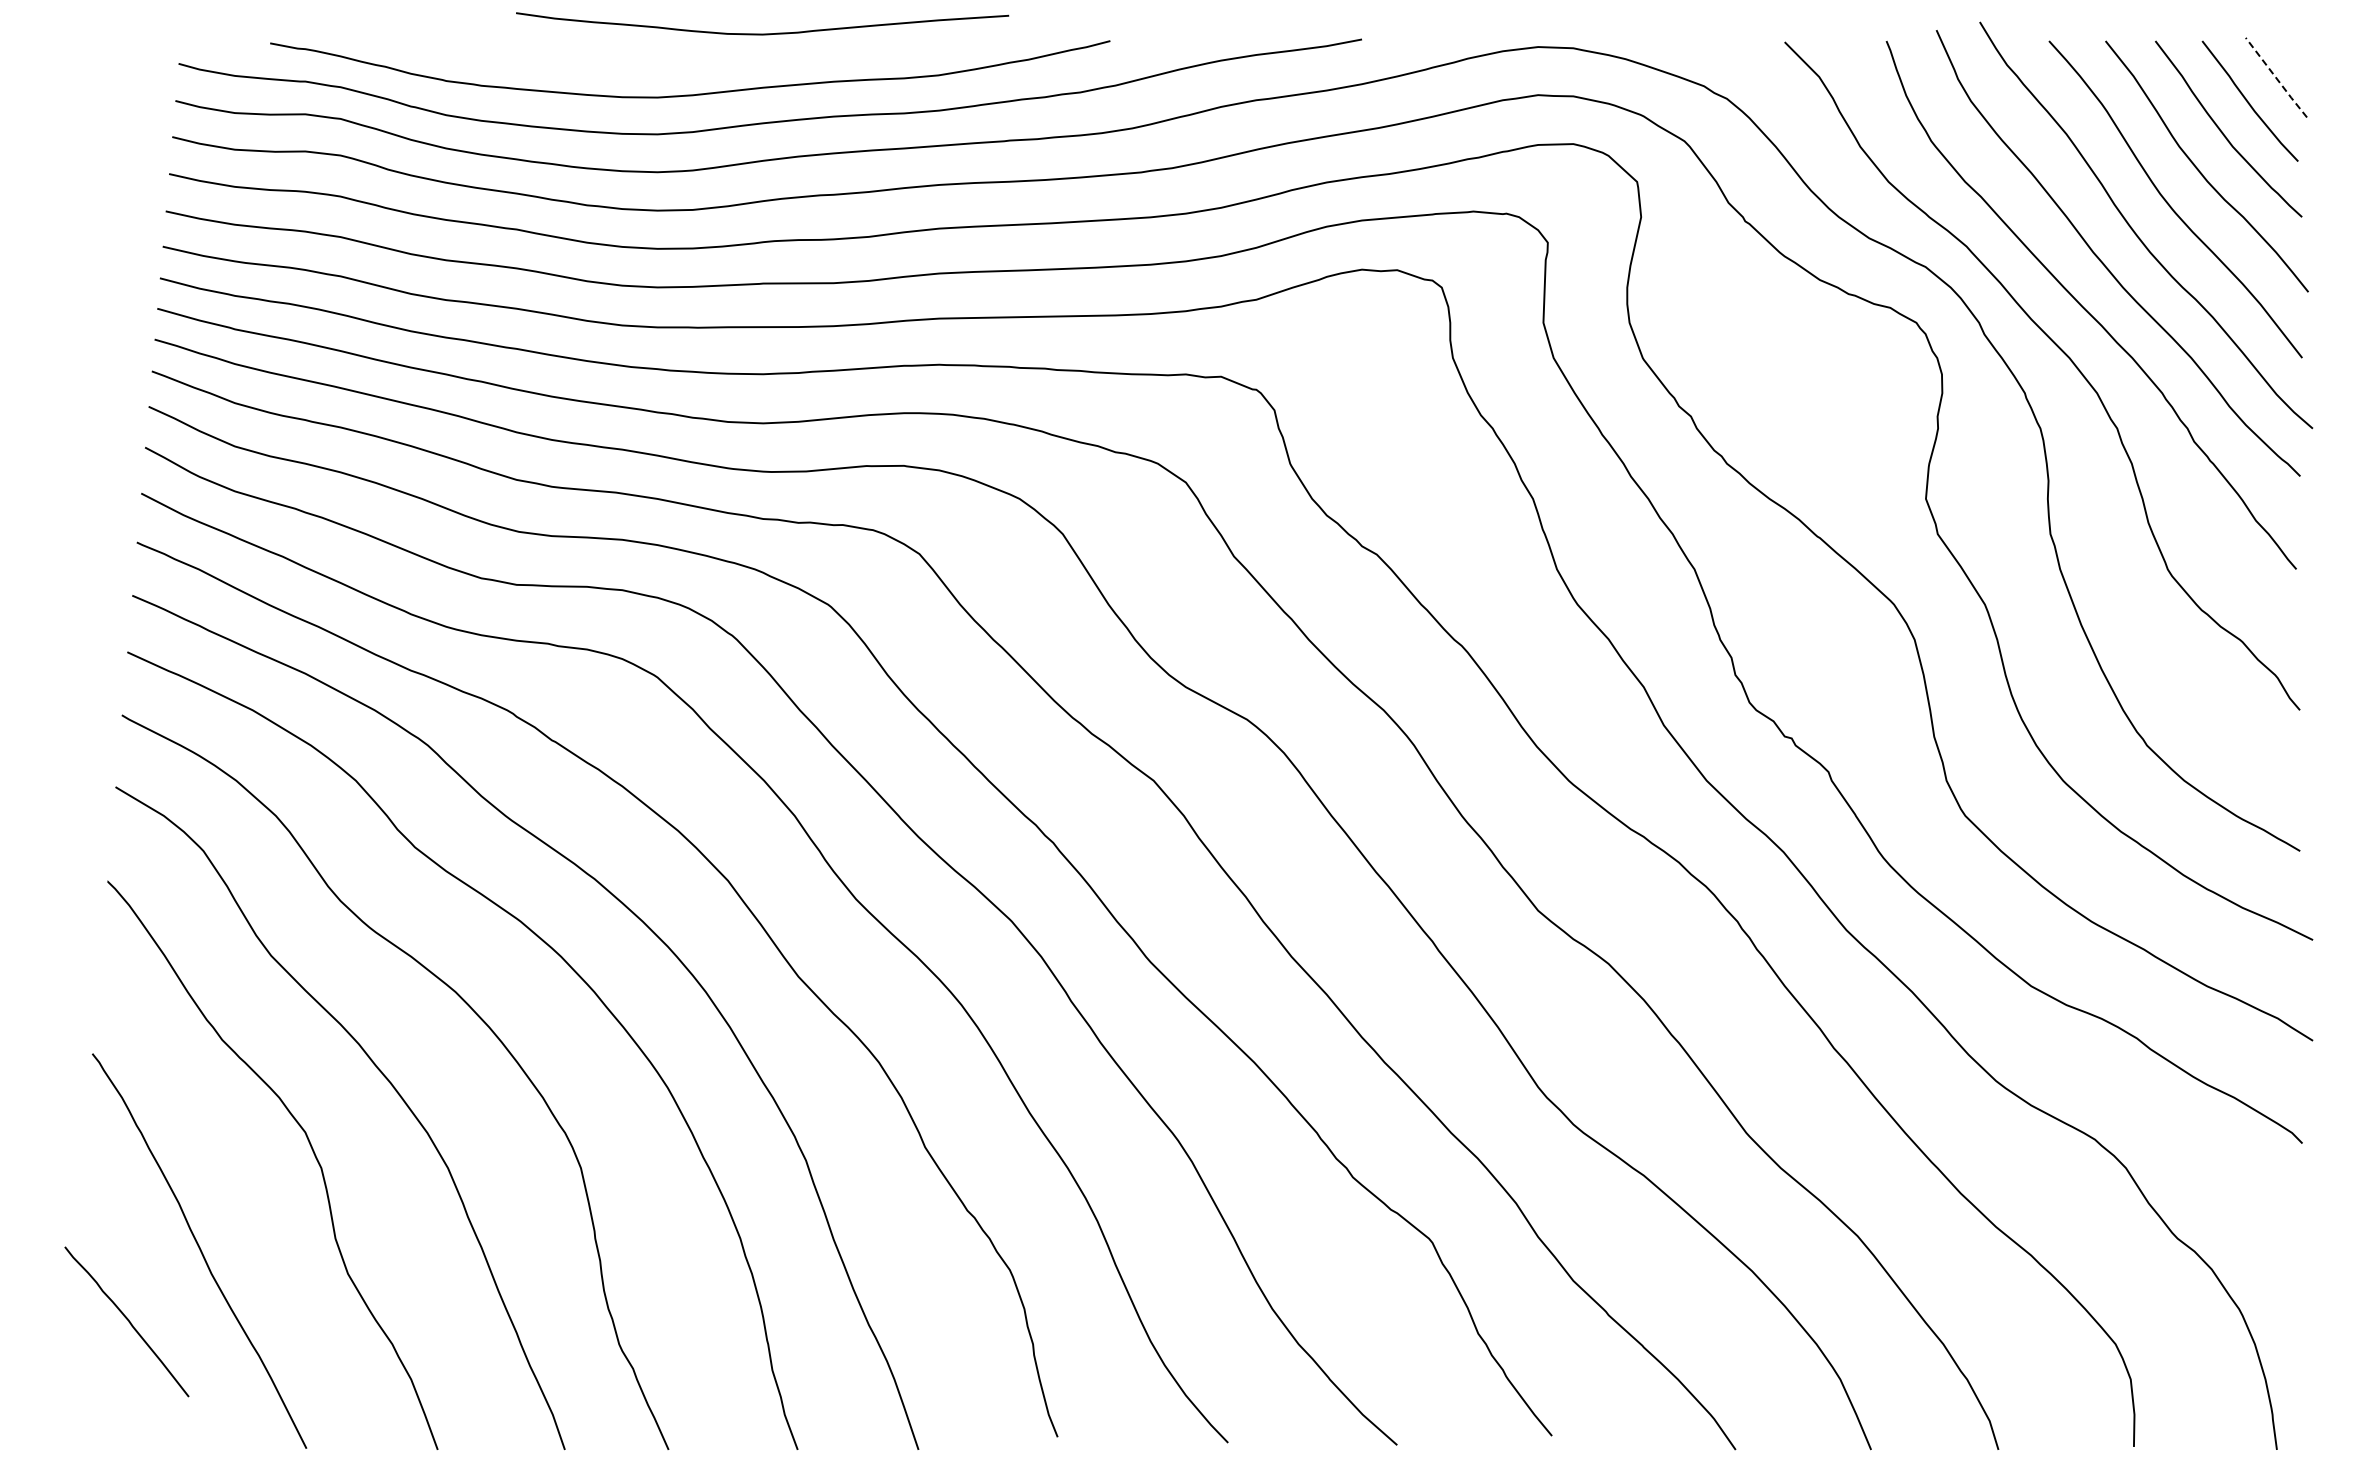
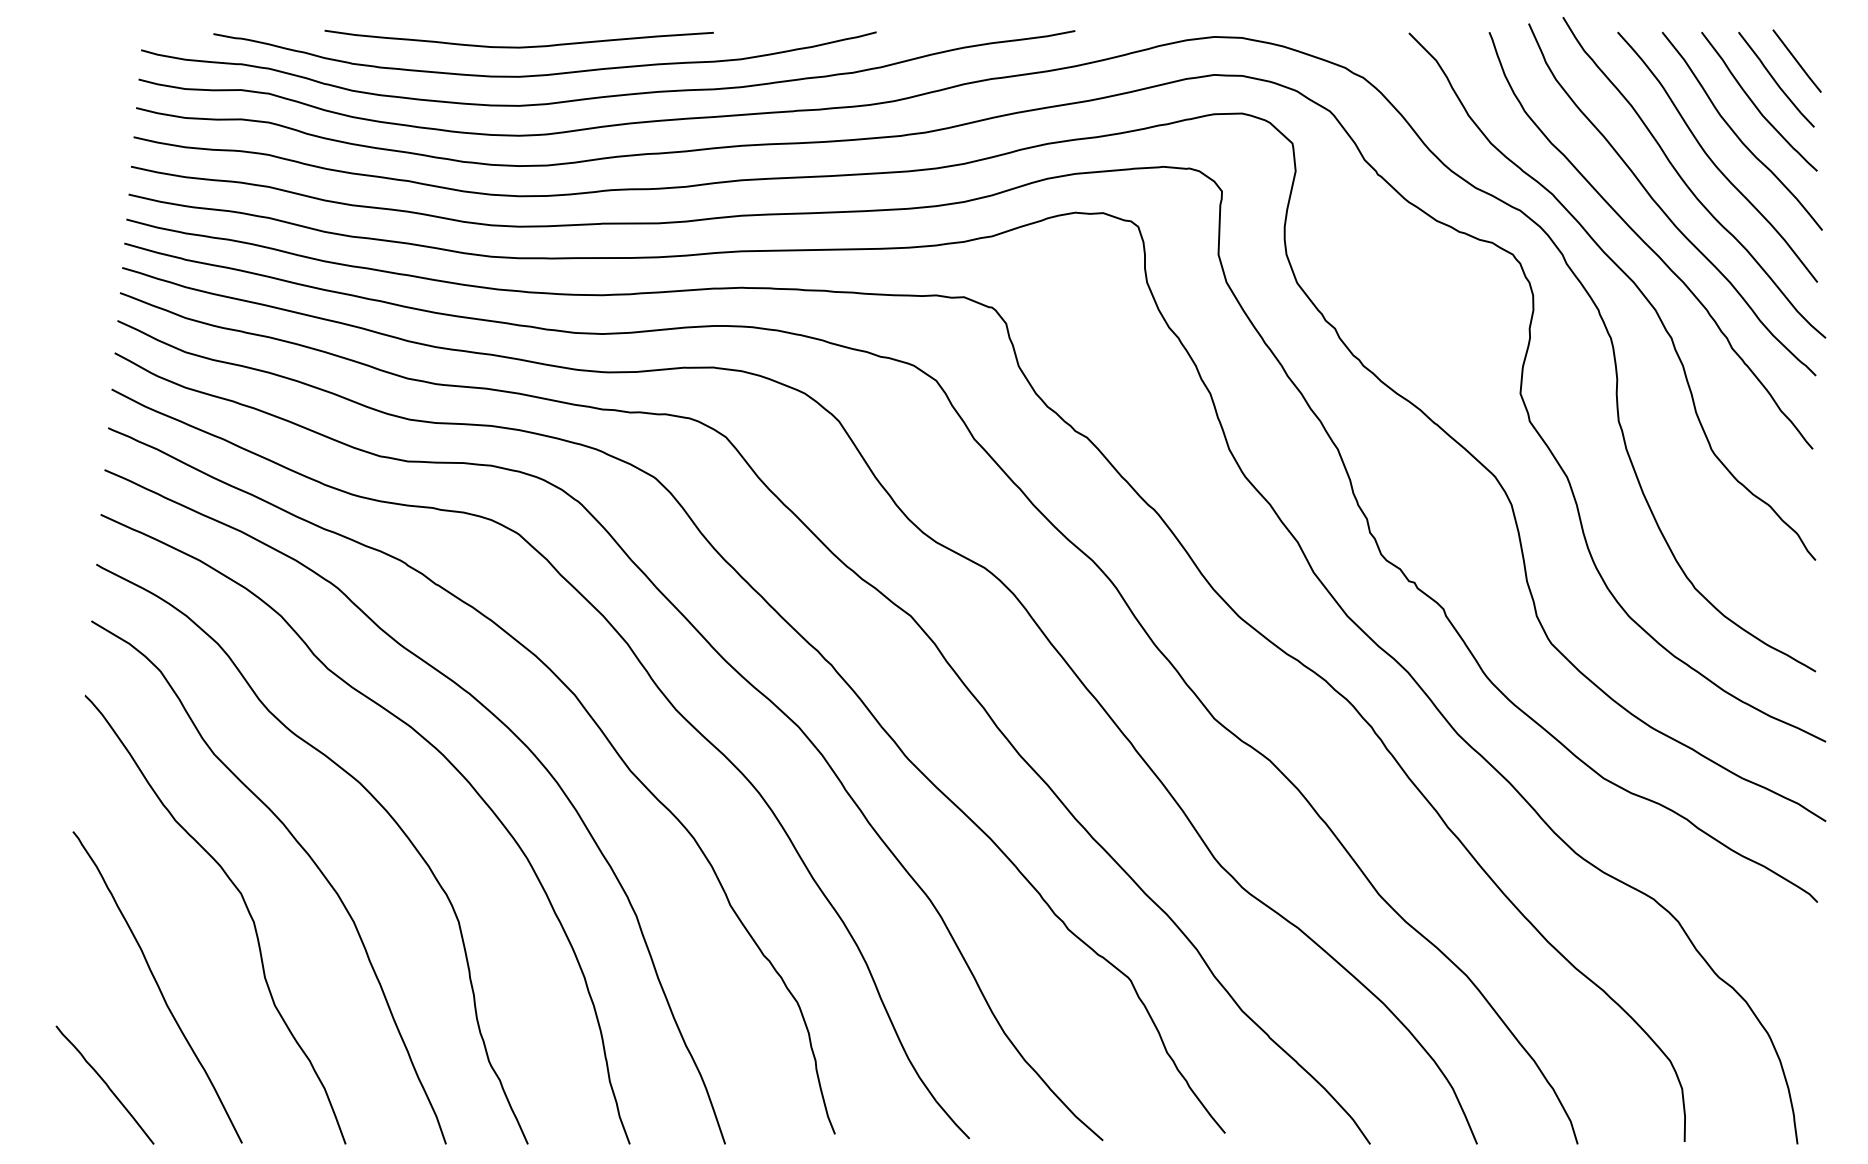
curve: (762, 33) -> (519, 46), moved
line: (2276, 78) -> (1797, 61), dashed -> solid
curve: (127, 1320) -> (105, 1084), moved

